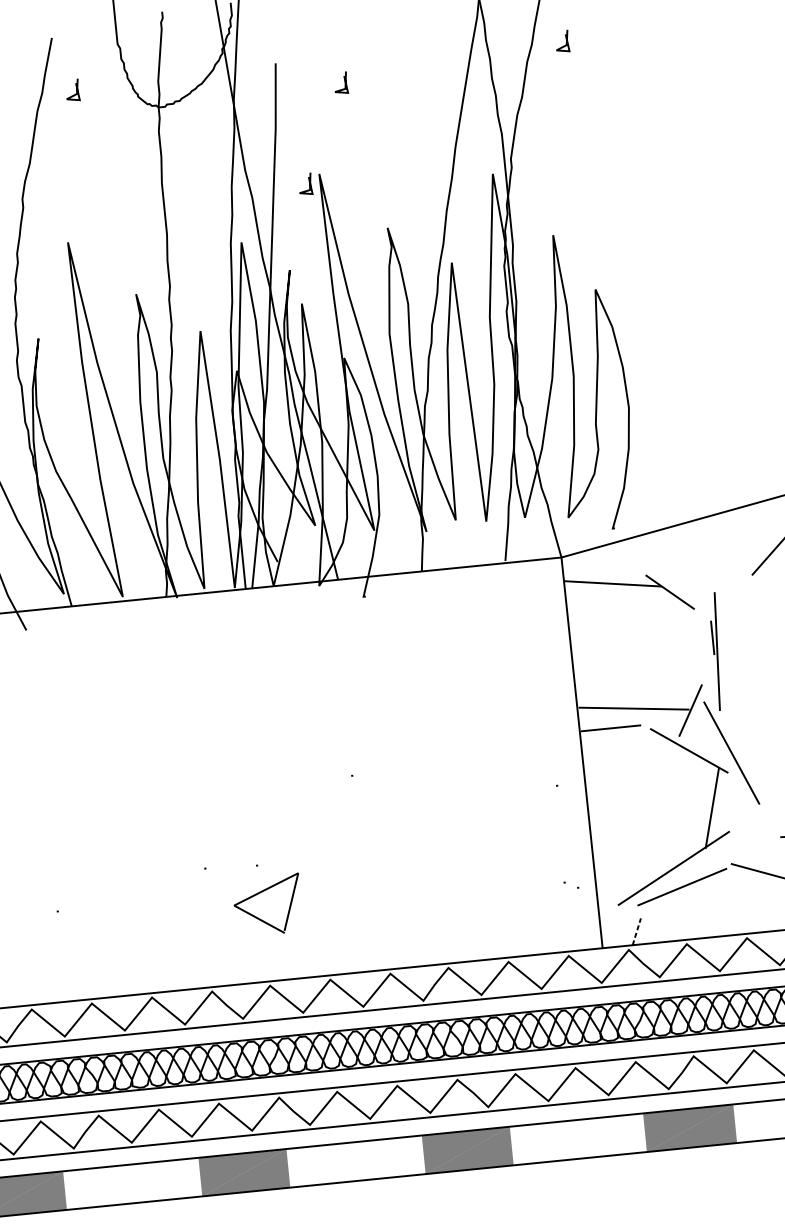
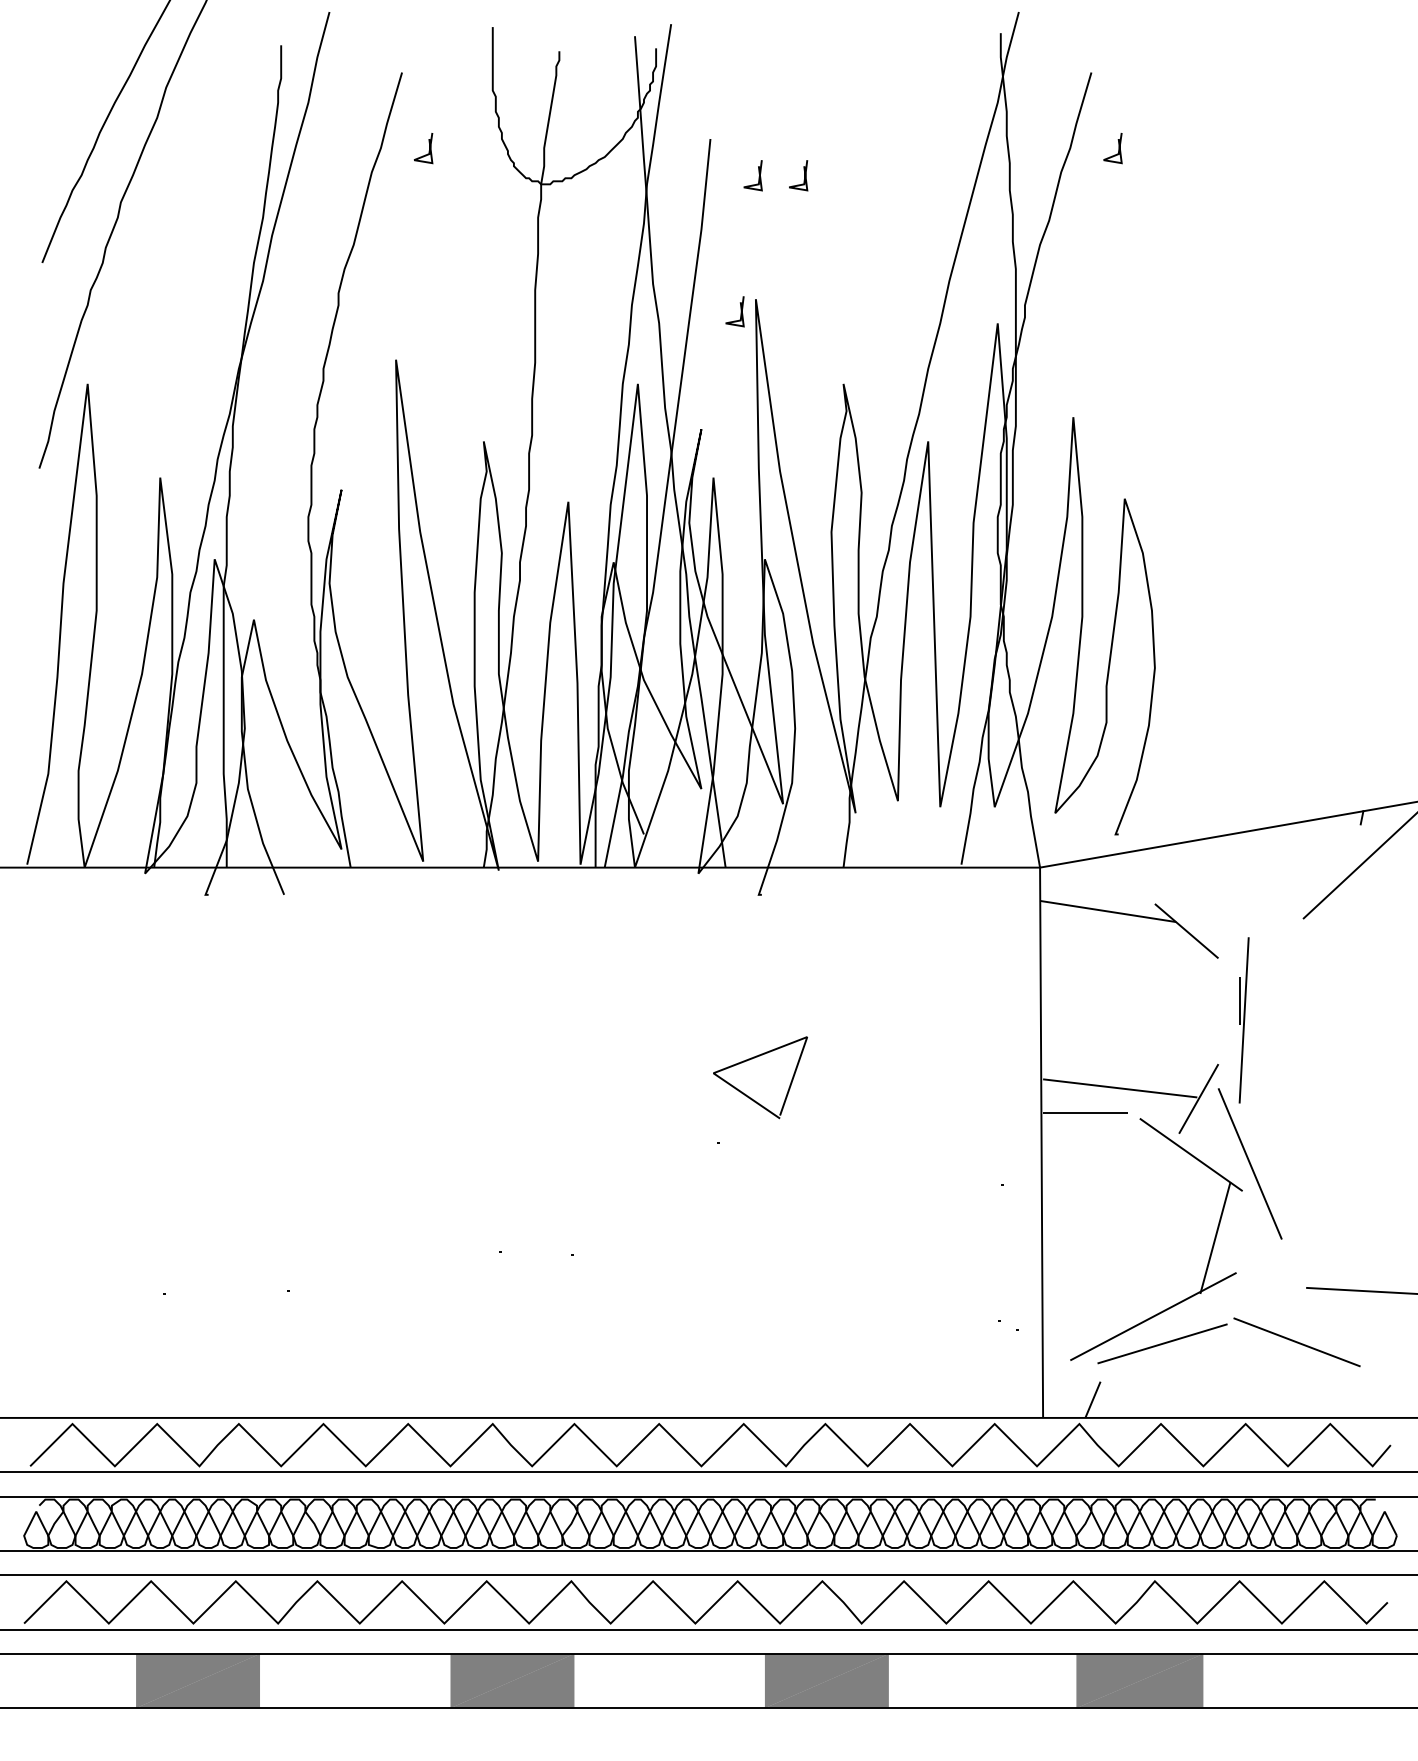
line: (312, 86) -> (758, 176), added
line: (260, 893) -> (752, 1059), moved
line: (636, 931) -> (1092, 1399), dashed -> solid

